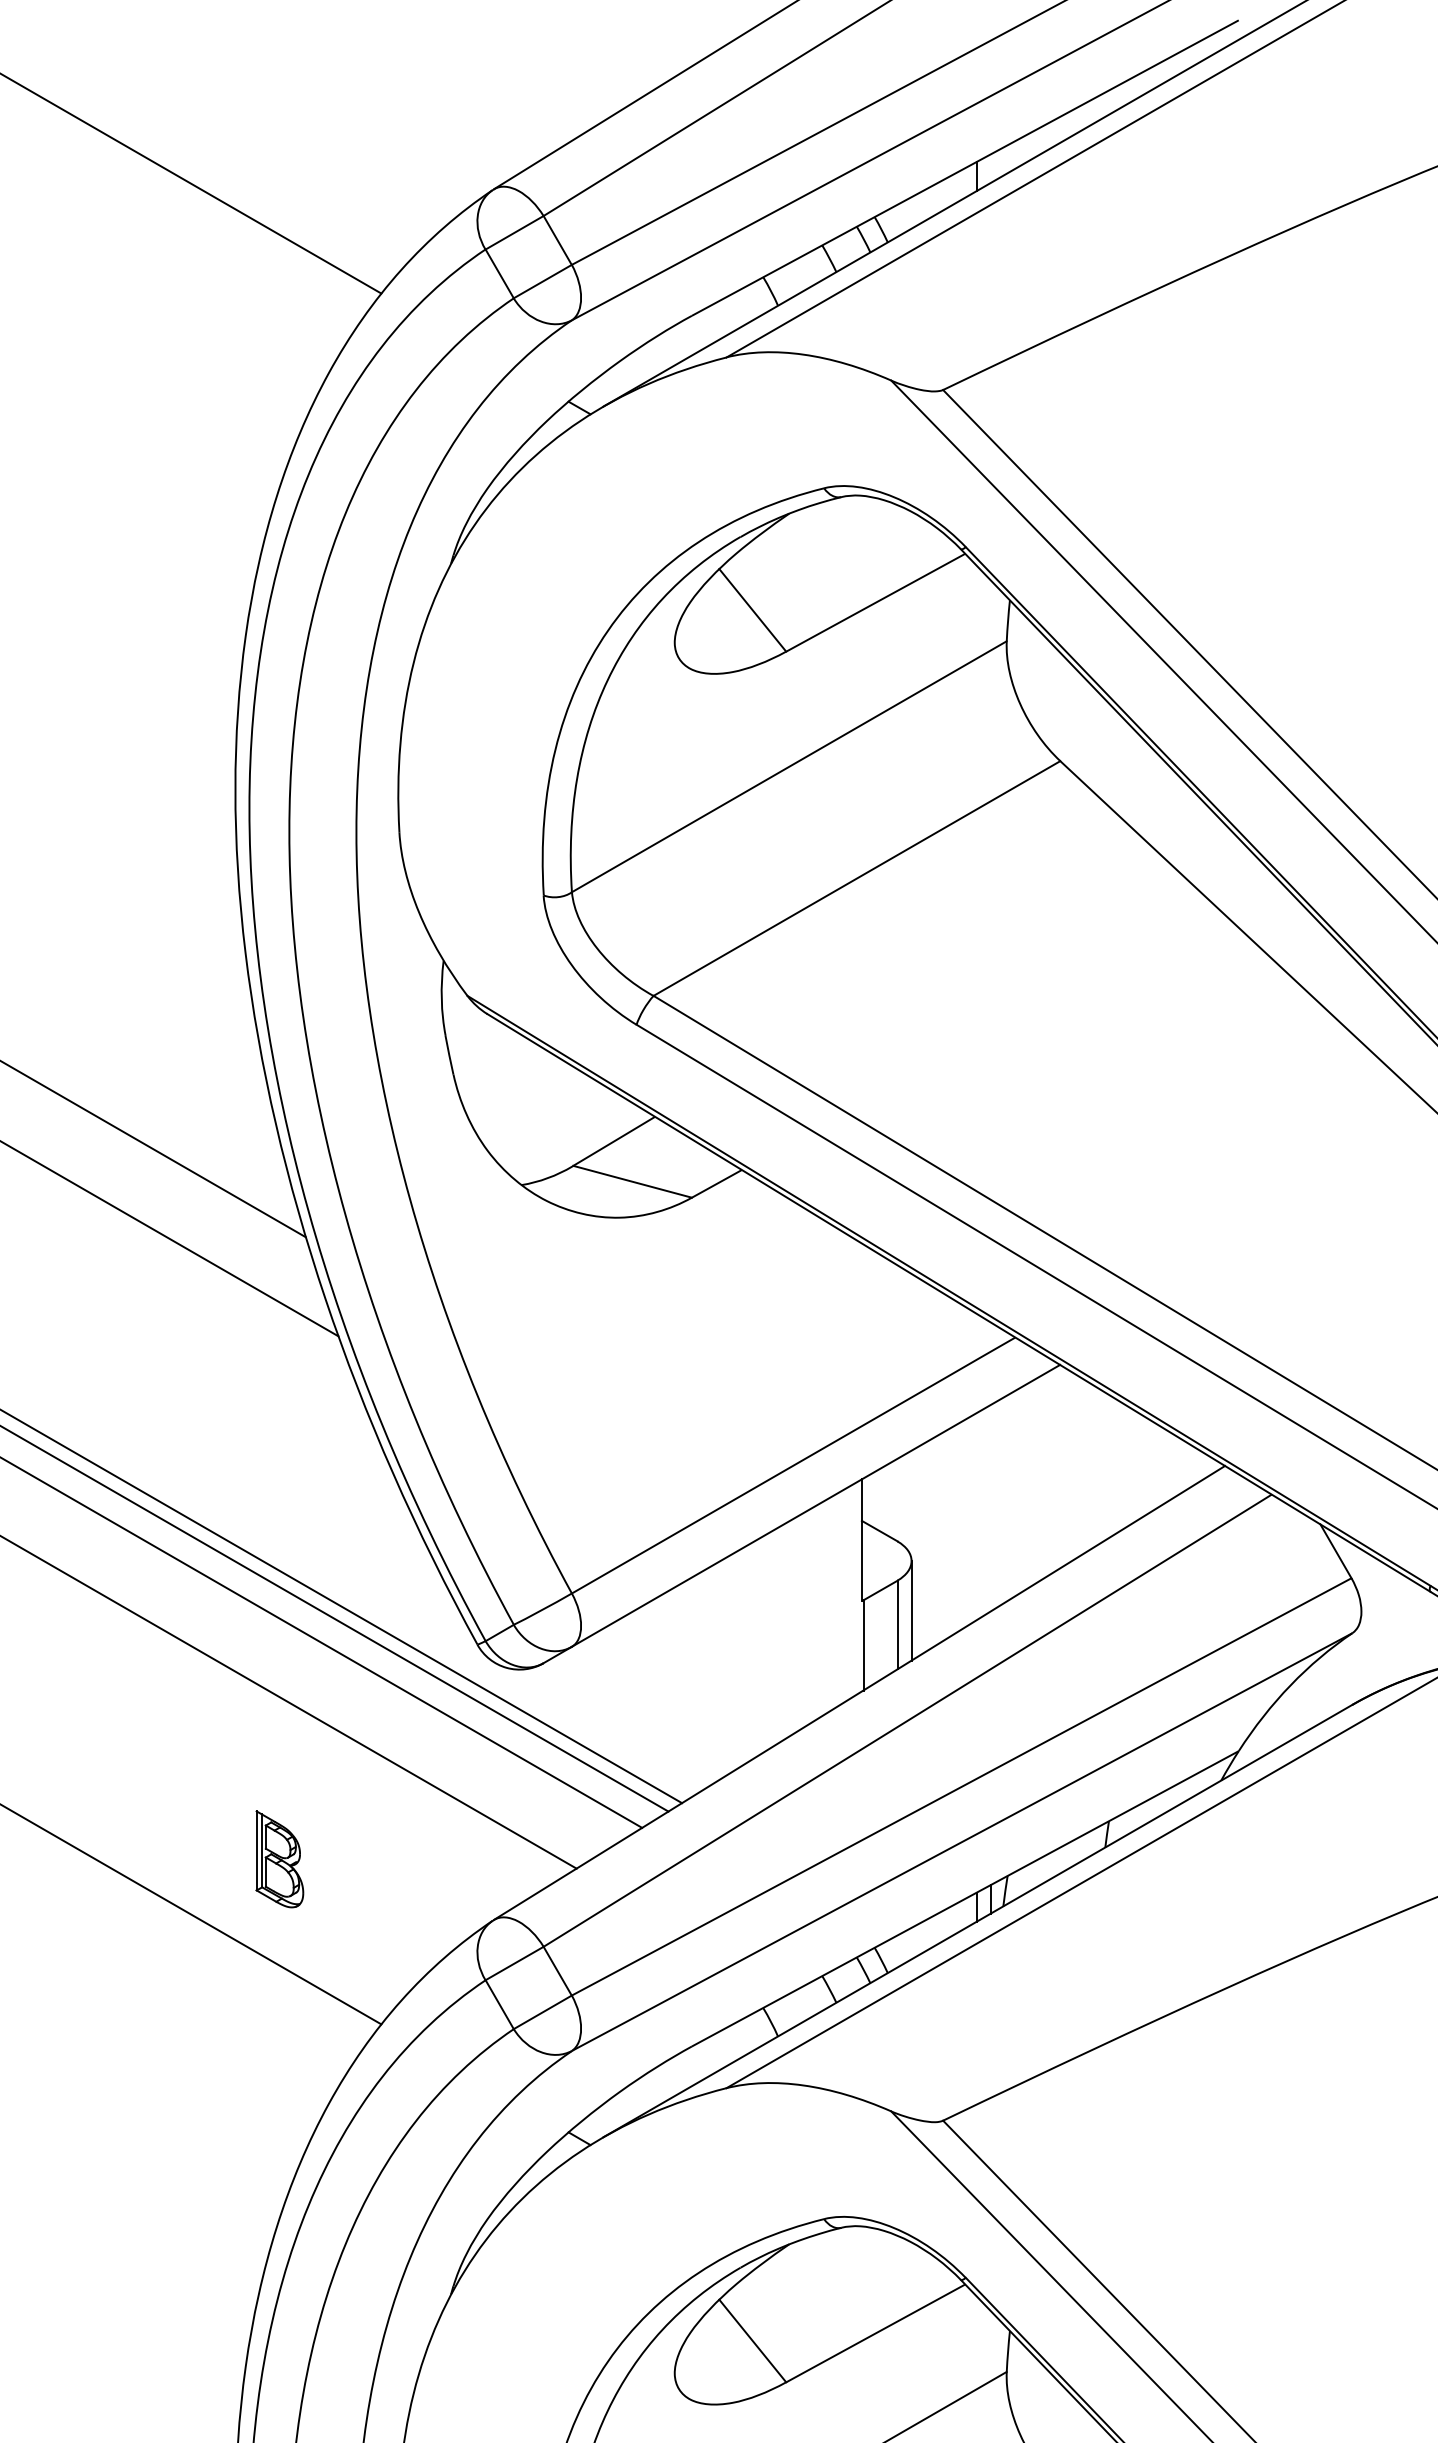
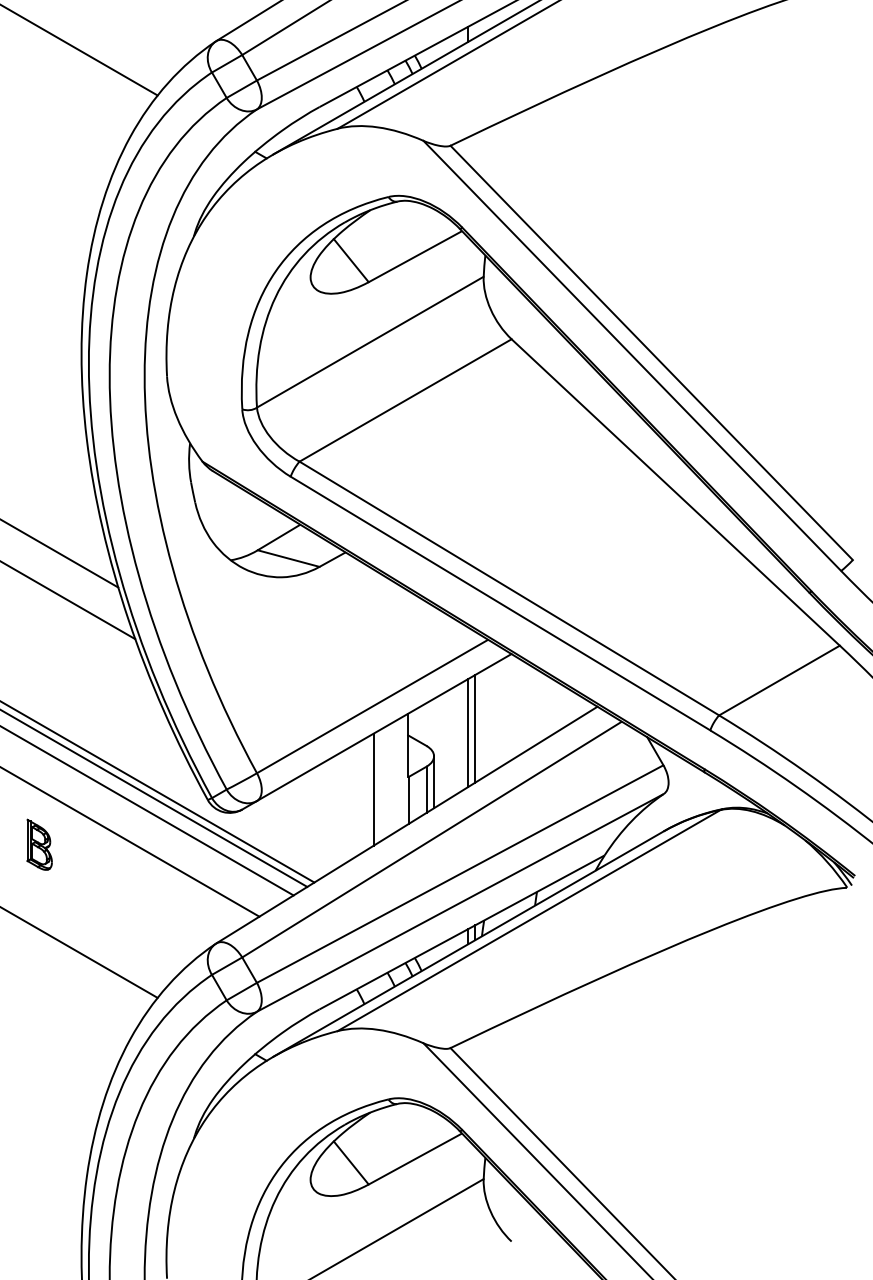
line: (991, 1507) -> (475, 728), added
line: (977, 1517) -> (468, 733), added
line: (795, 1624) -> (373, 789), added
part: (279, 1858) -> (39, 844), moved

